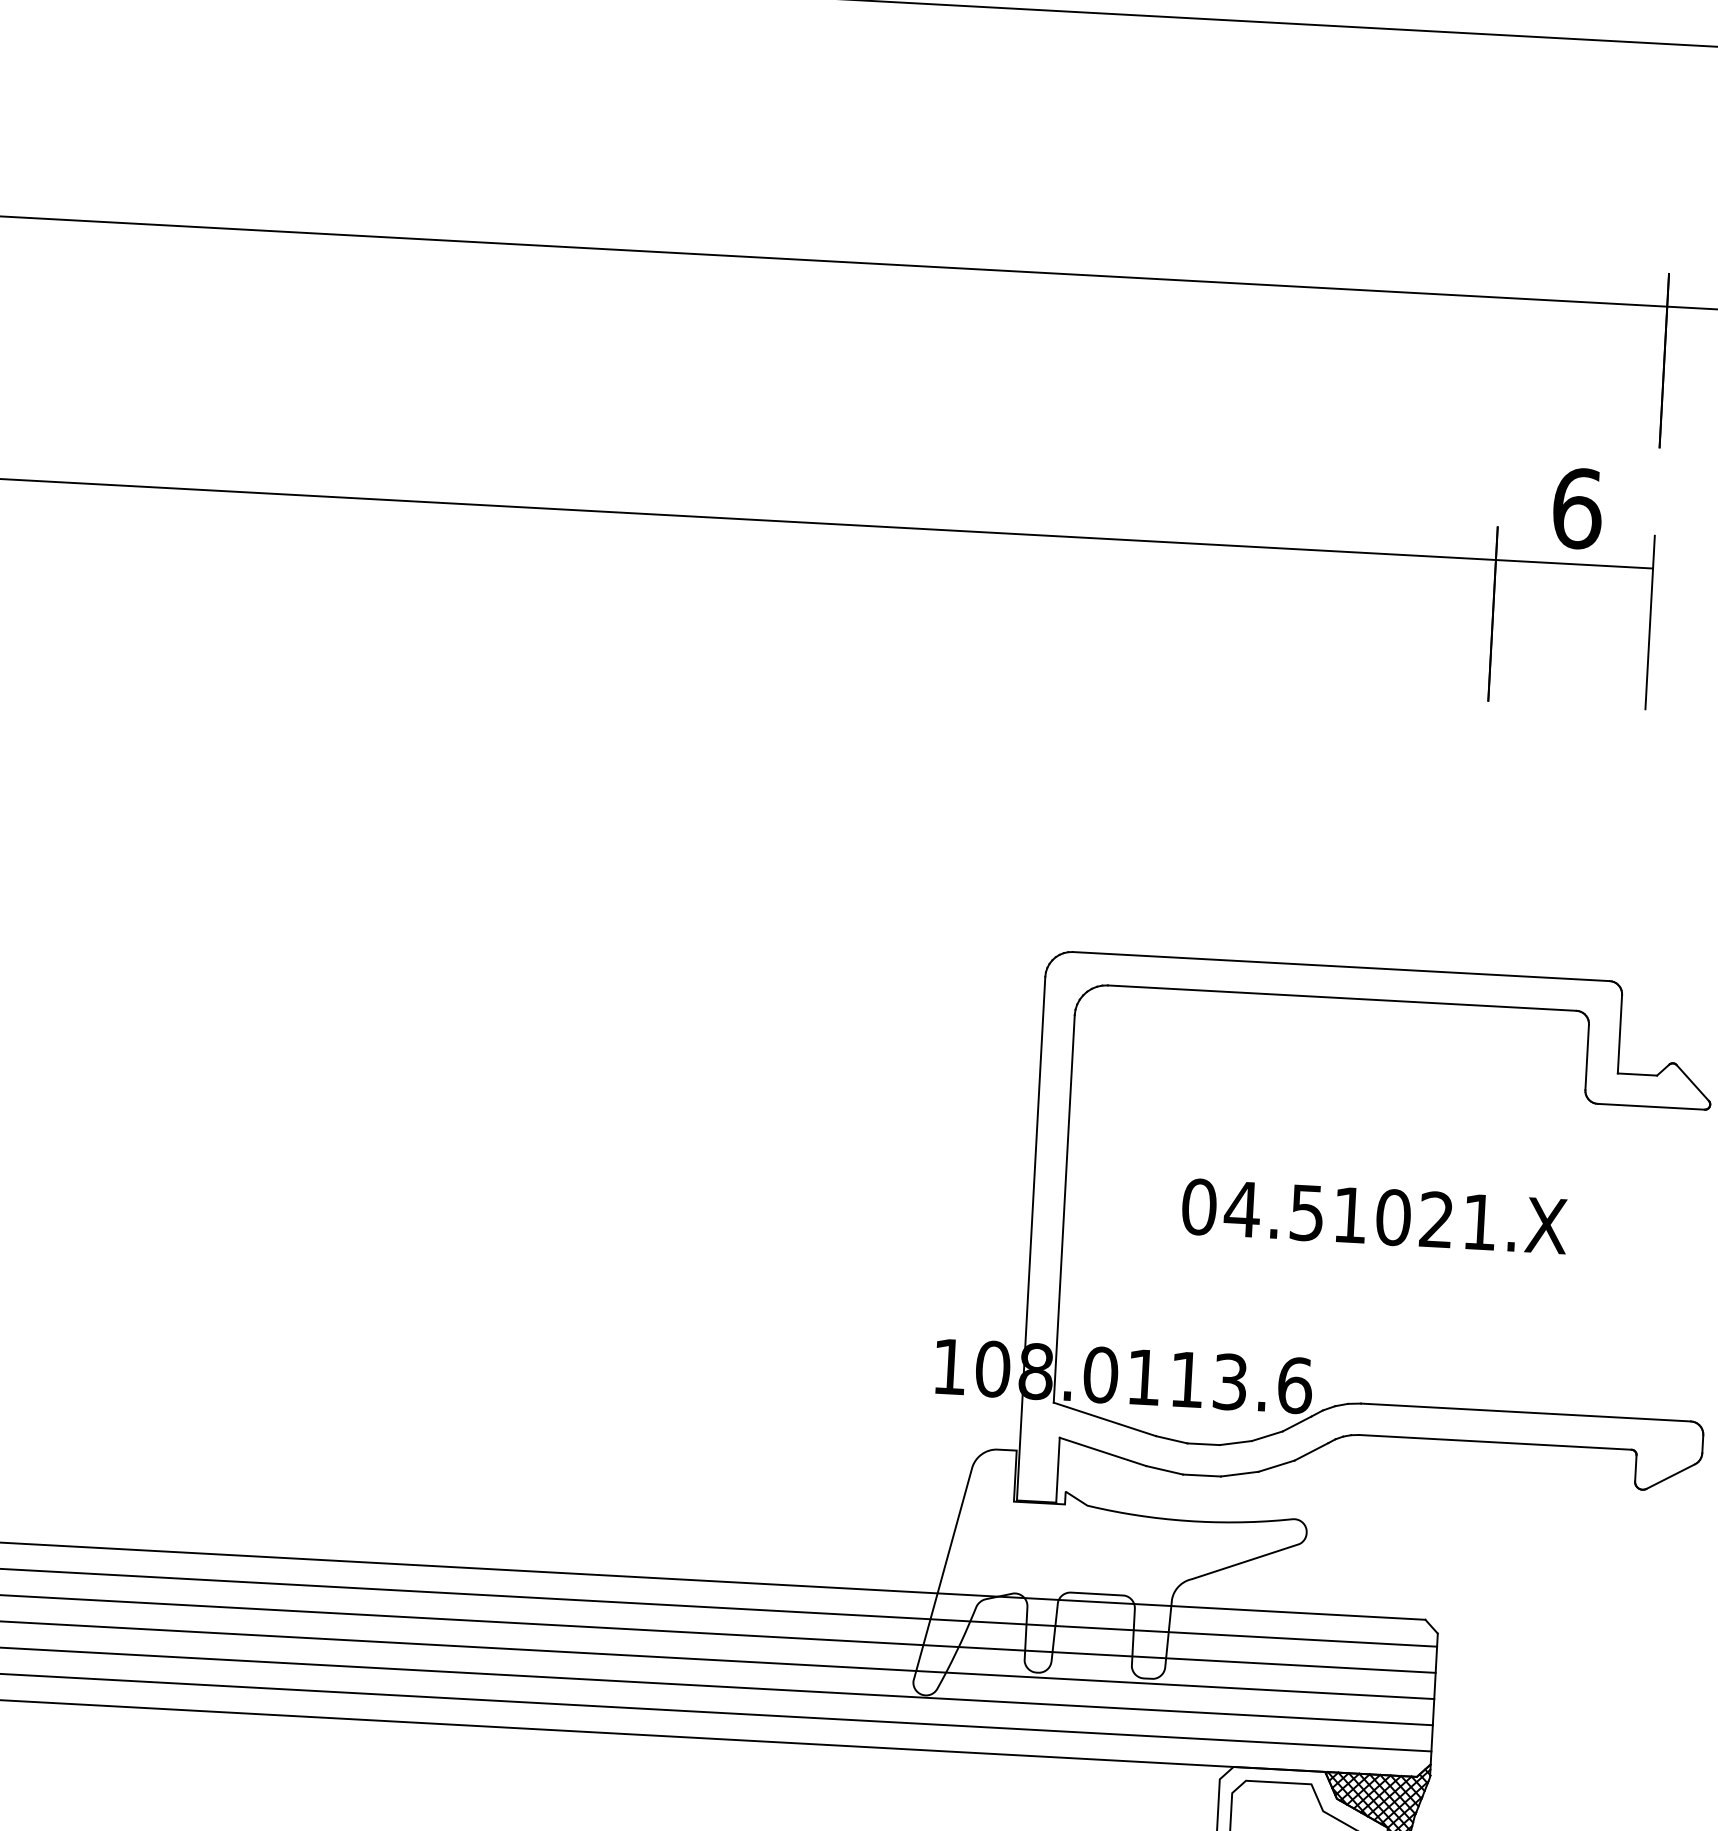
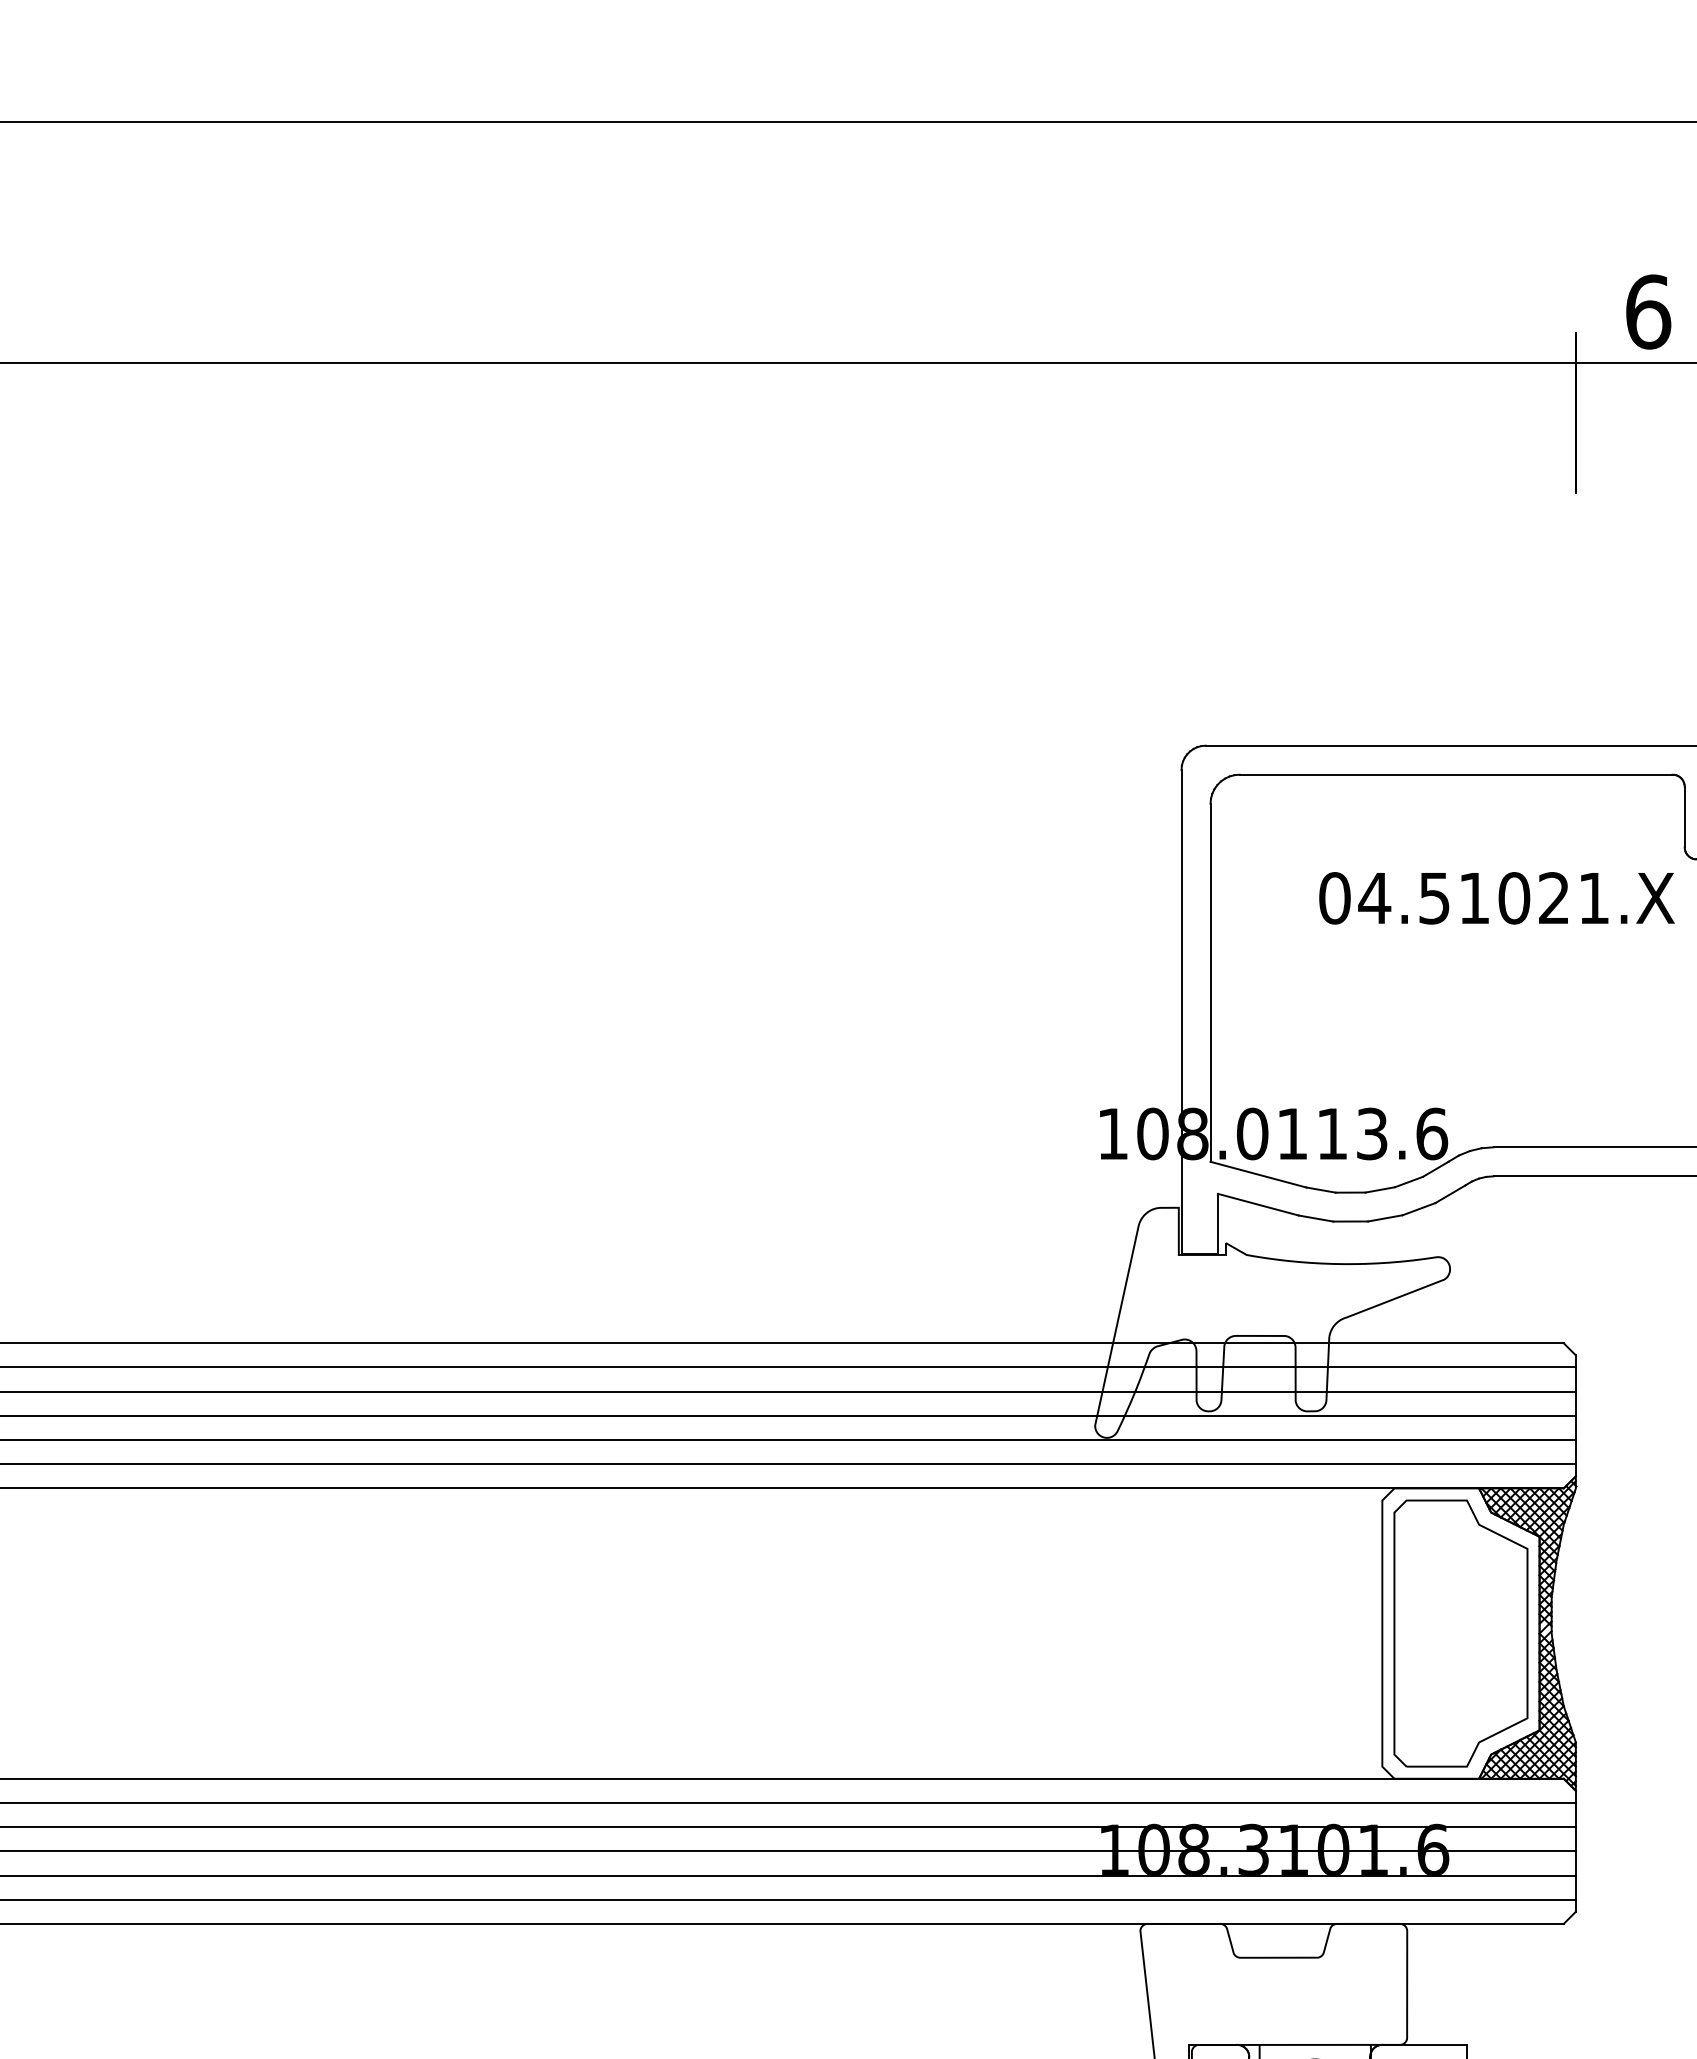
text: (1374, 1216) -> (1496, 898), moved

